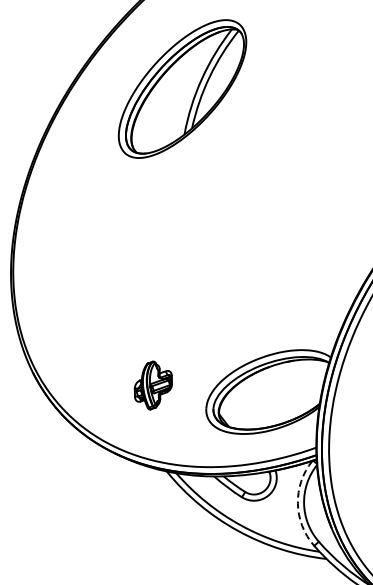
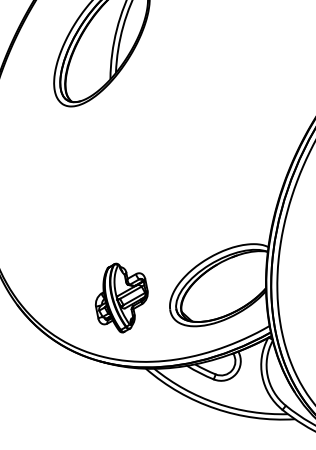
part: (153, 385) -> (121, 297), size x1.67
arc: (297, 503) -> (261, 376), dashed -> solid

